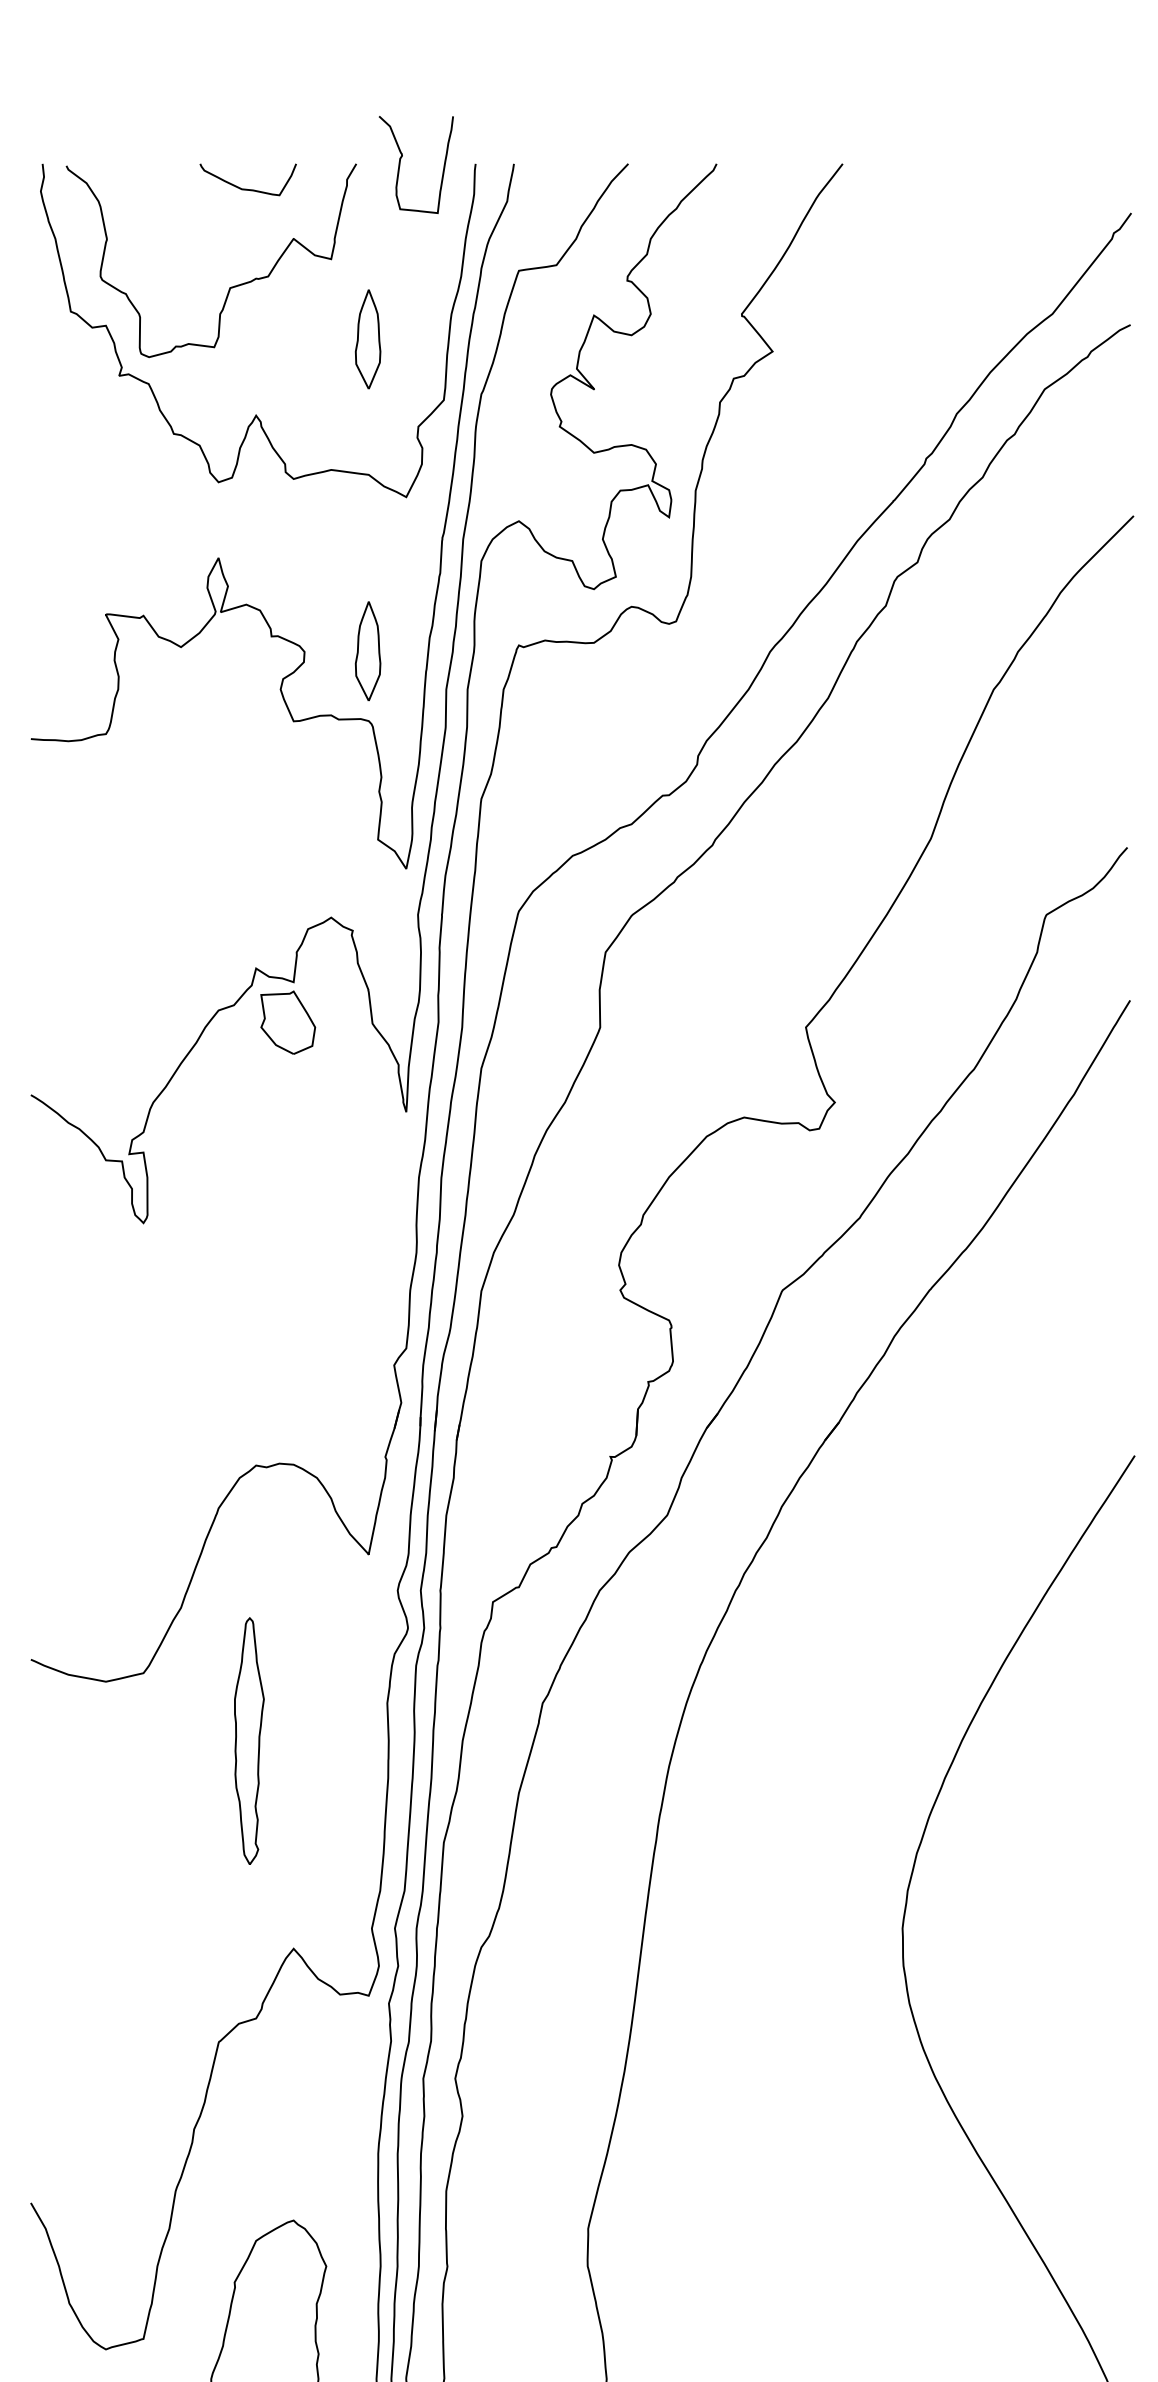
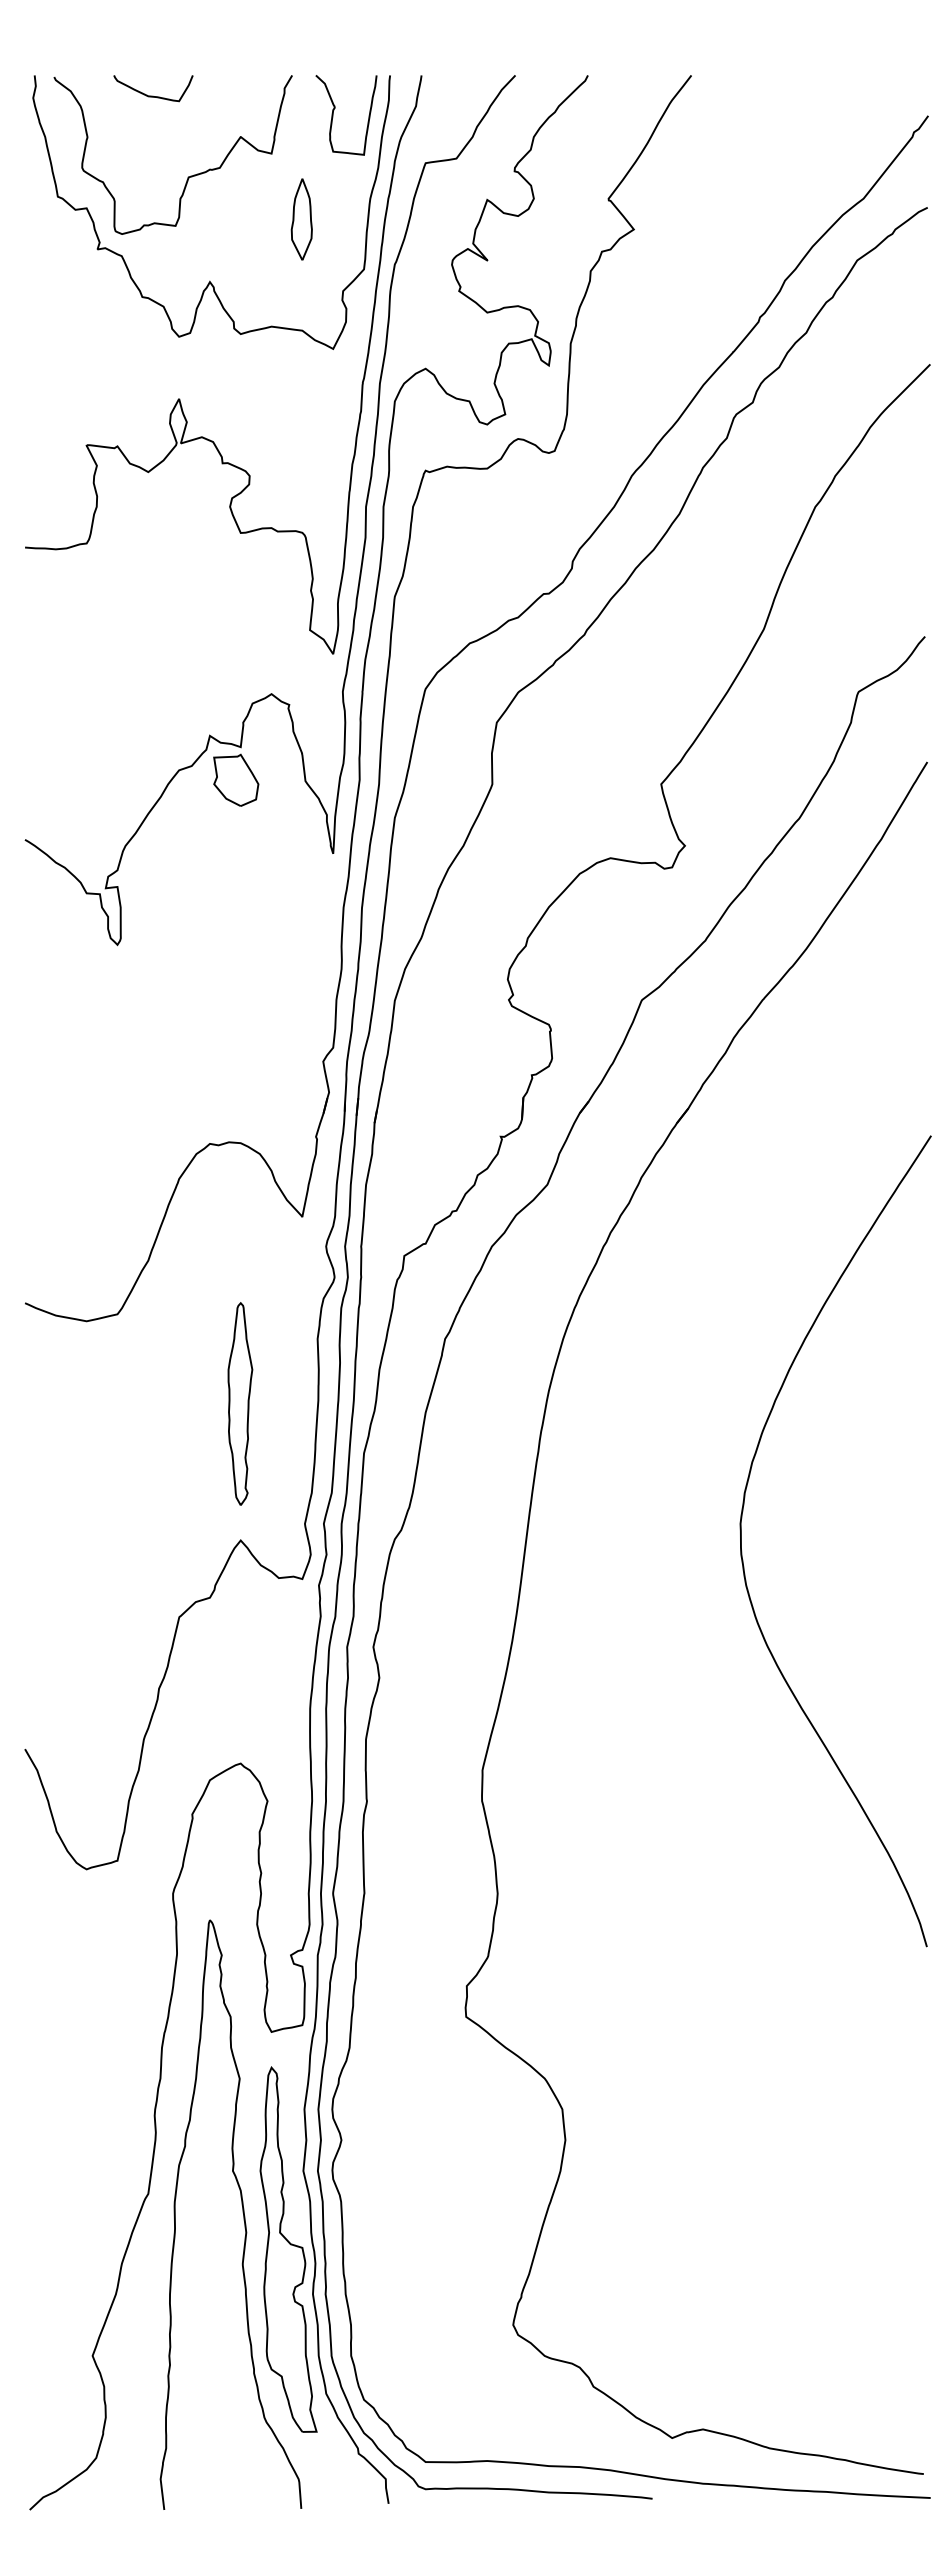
curve: (401, 159) -> (334, 110), moved
curve: (248, 188) -> (153, 95), moved
part: (367, 651) -> (301, 475), removed
part: (249, 1740) -> (240, 1403), moved

